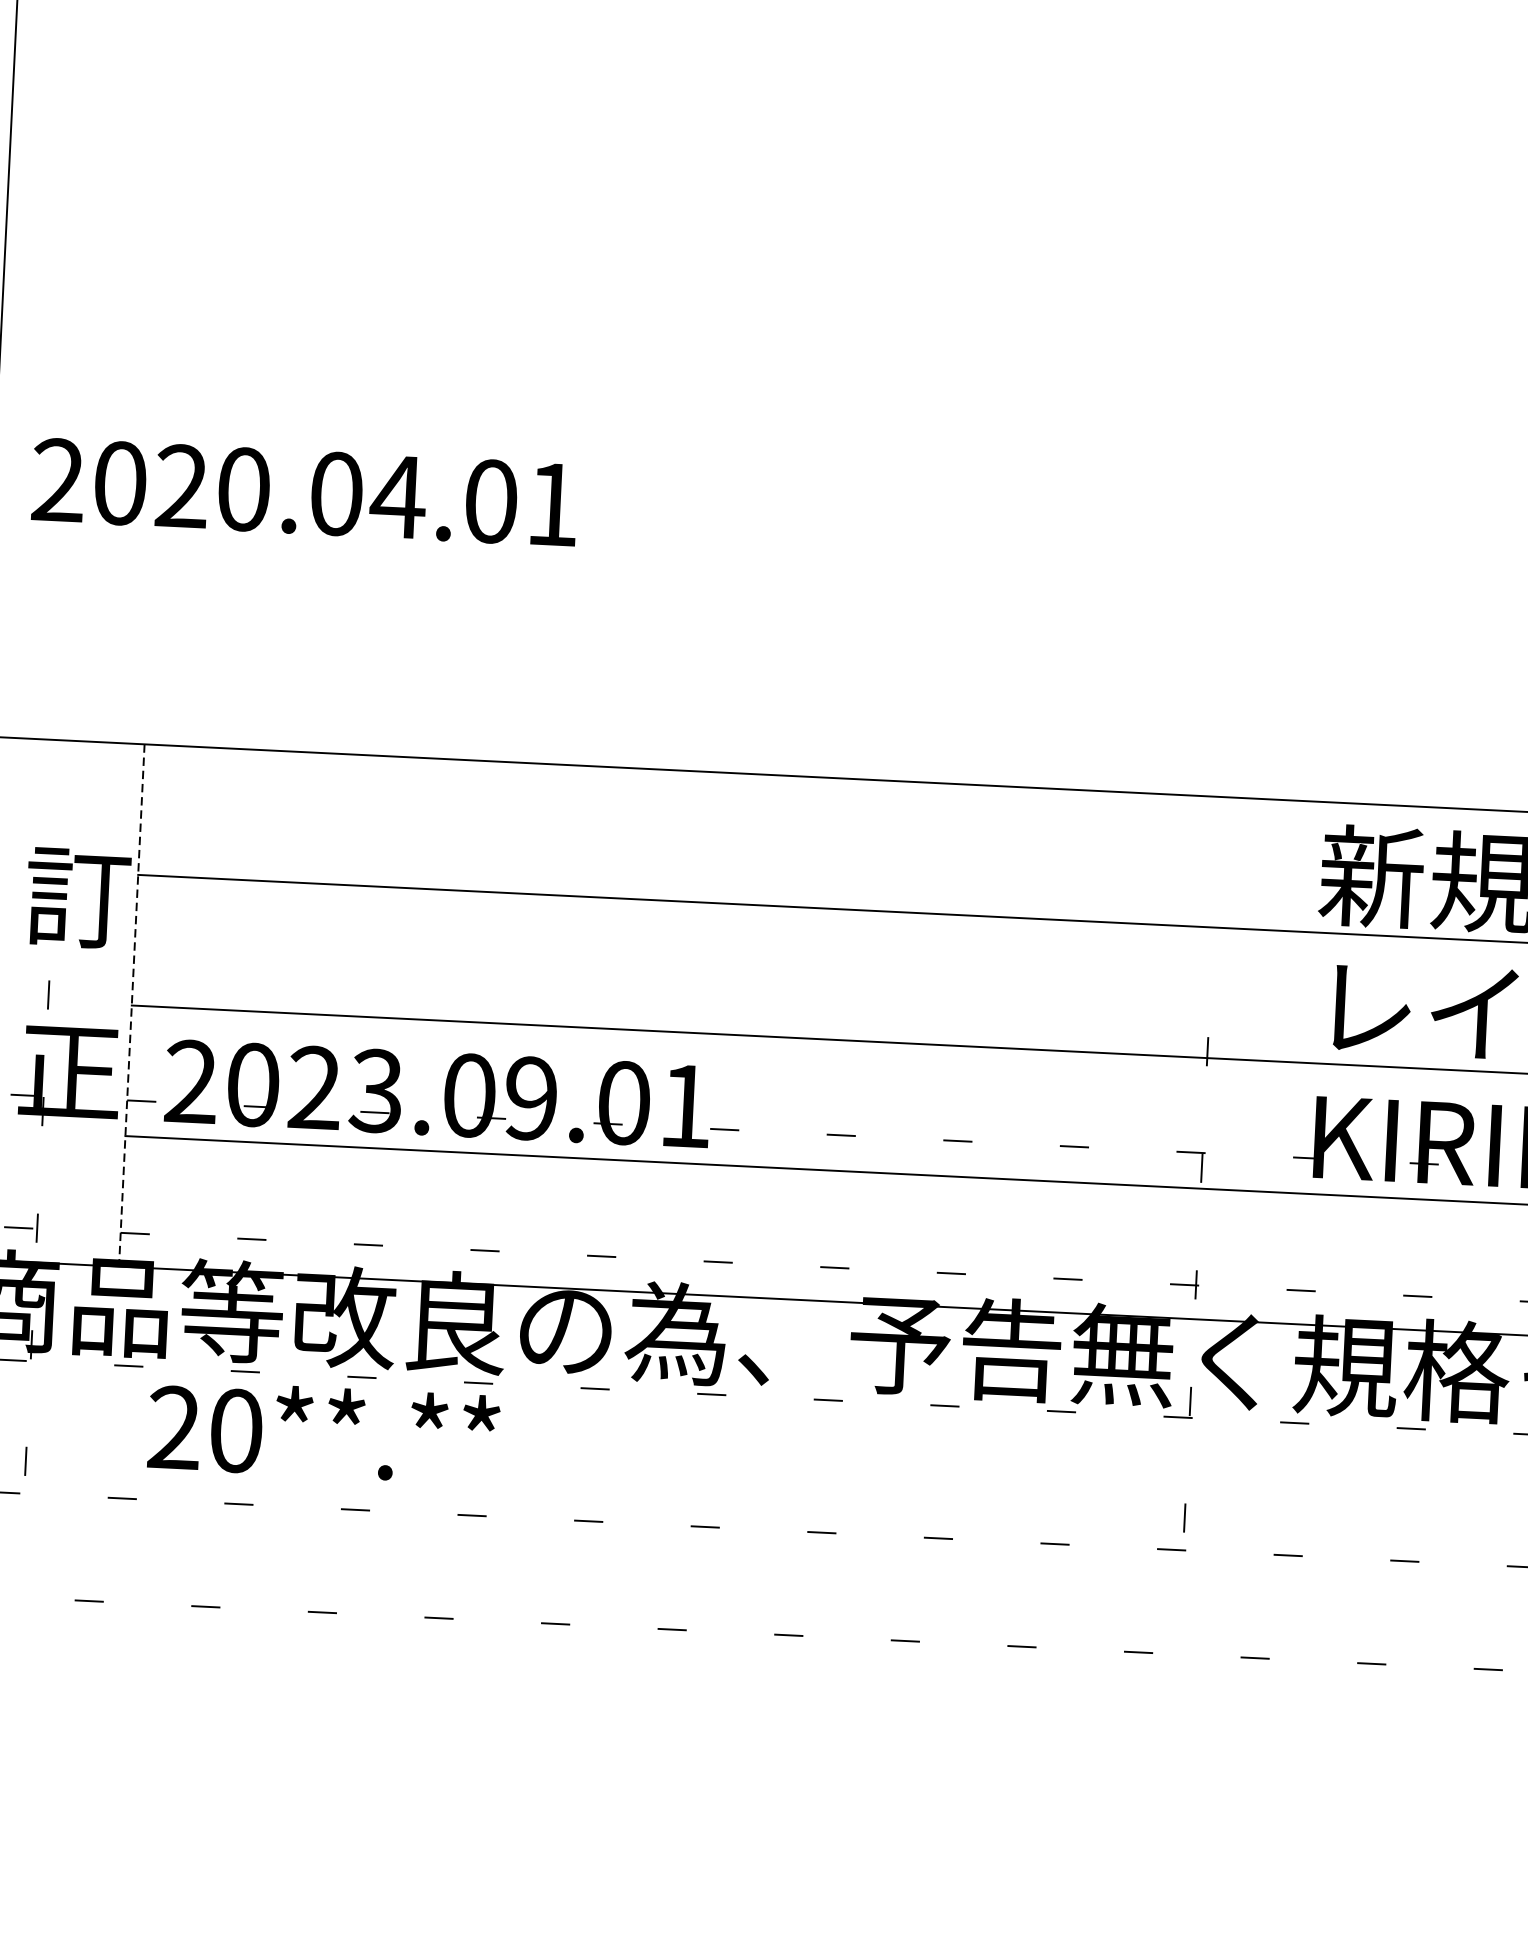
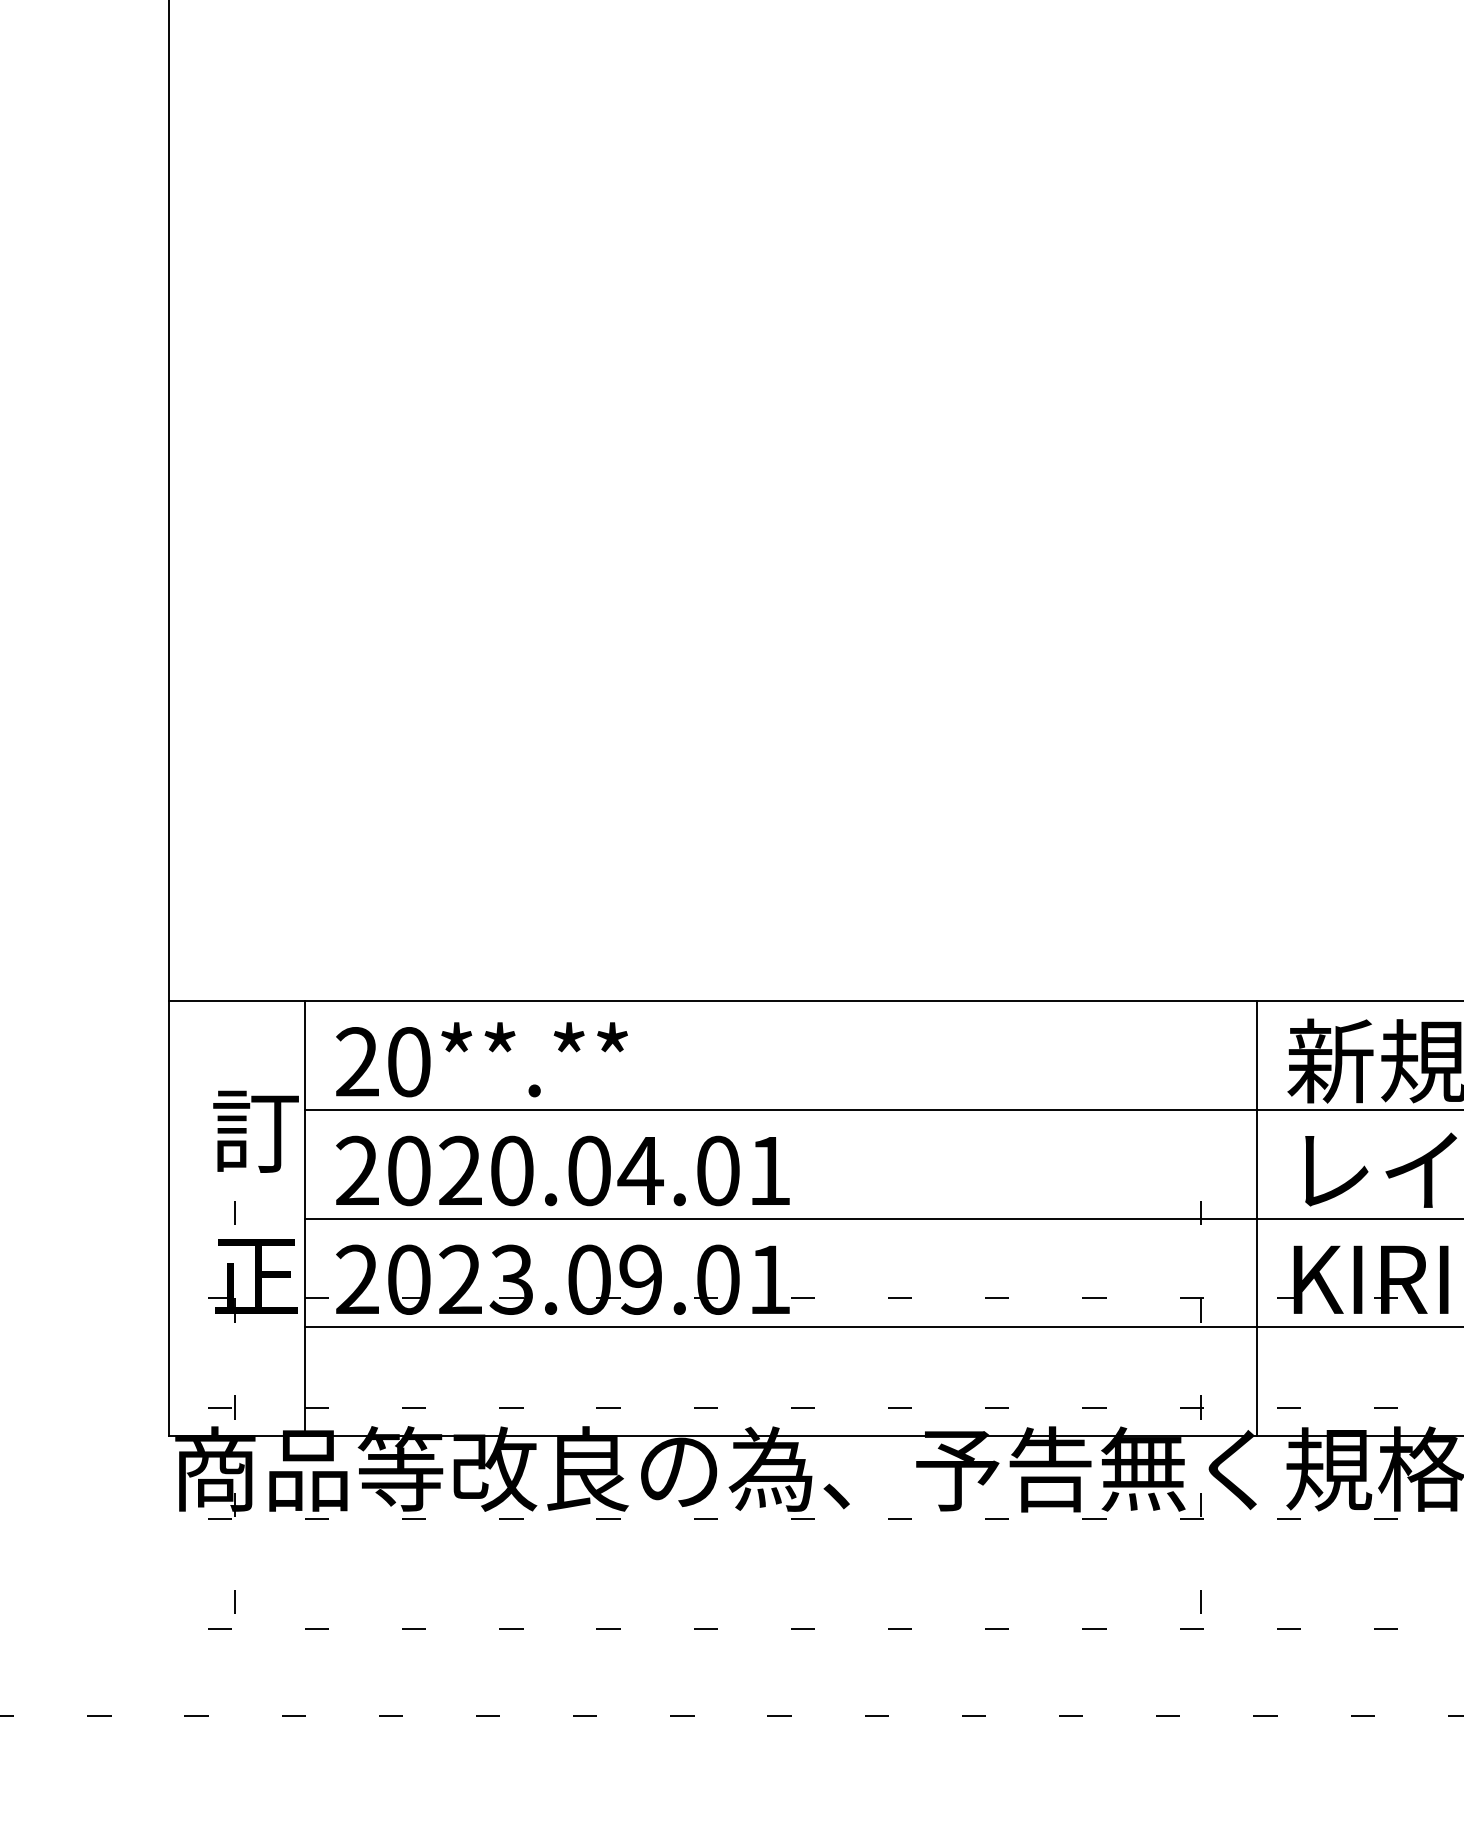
text: (304, 491) -> (562, 1170), moved
line: (131, 1005) -> (304, 1218), dashed -> solid
line: (1274, 1061) -> (1257, 1218), added
text: (323, 1432) -> (481, 1059), moved

